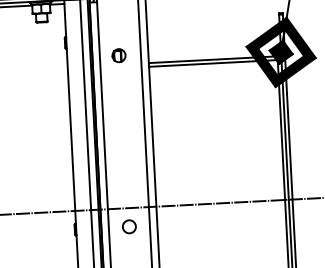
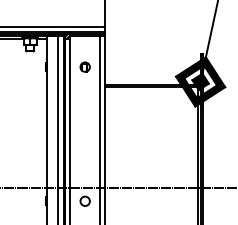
part: (118, 54) -> (84, 66), moved

